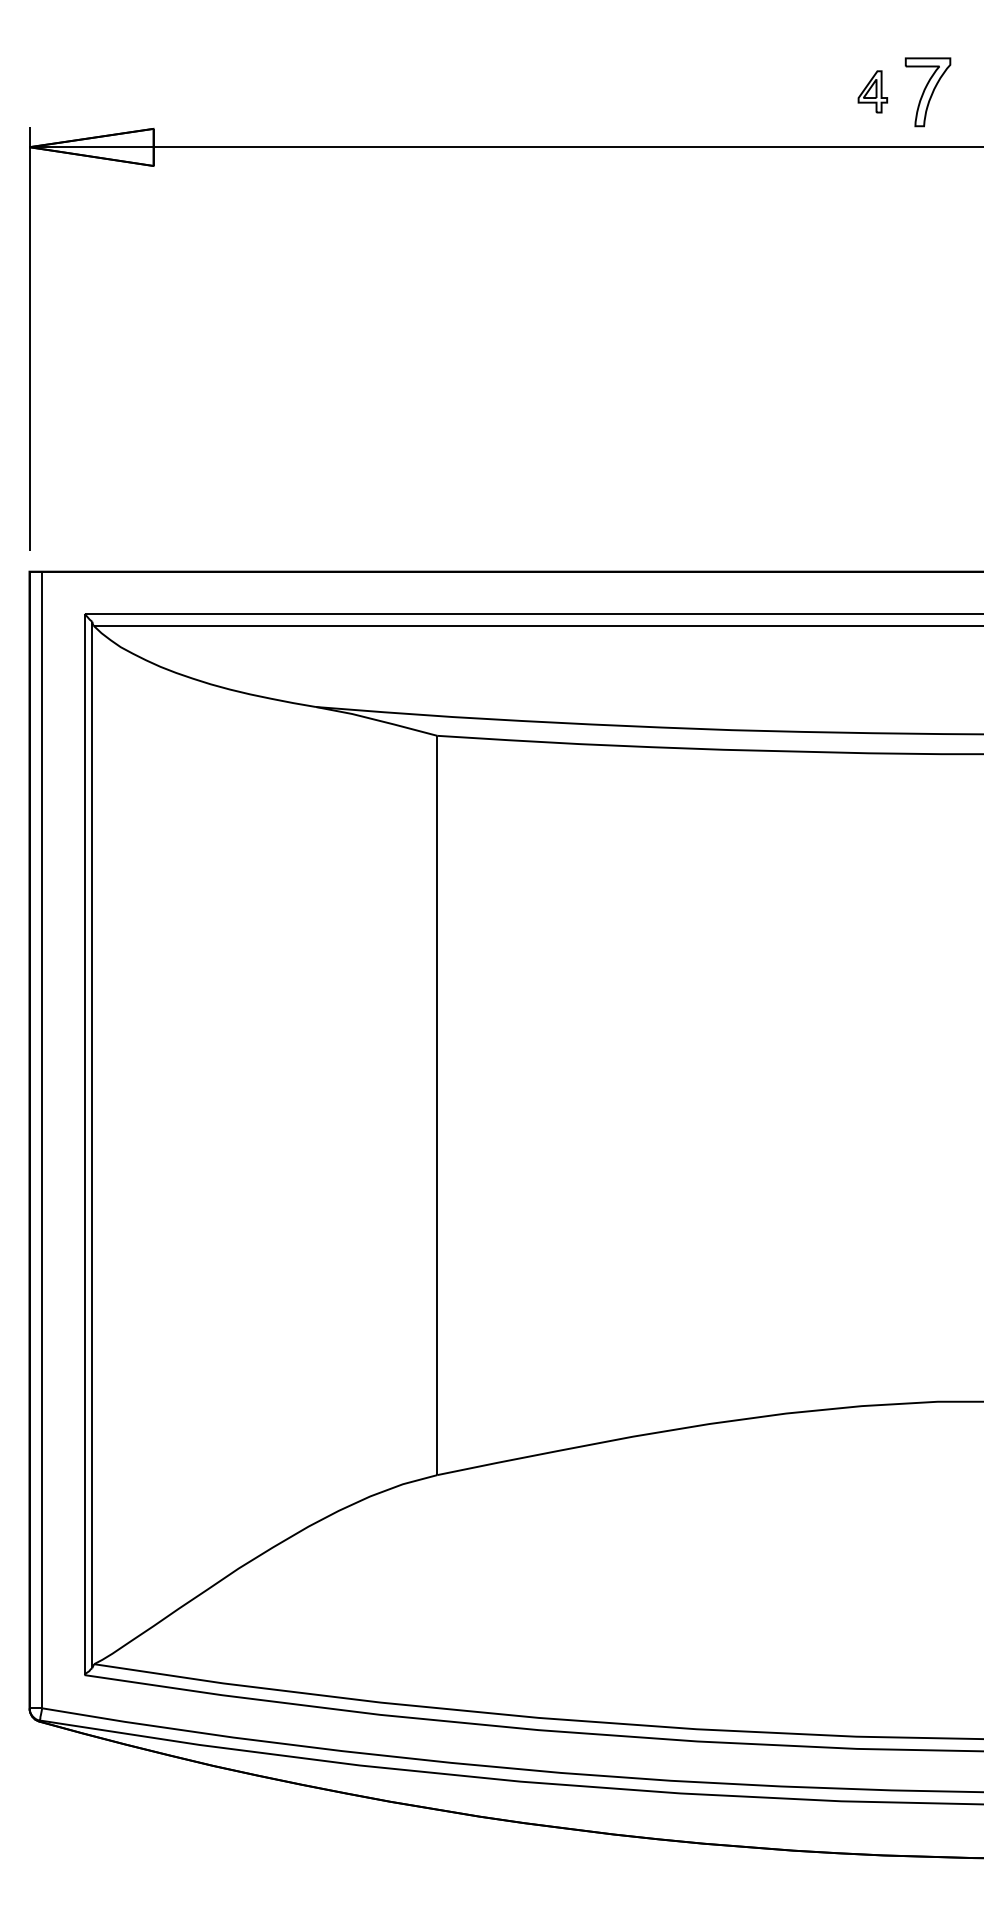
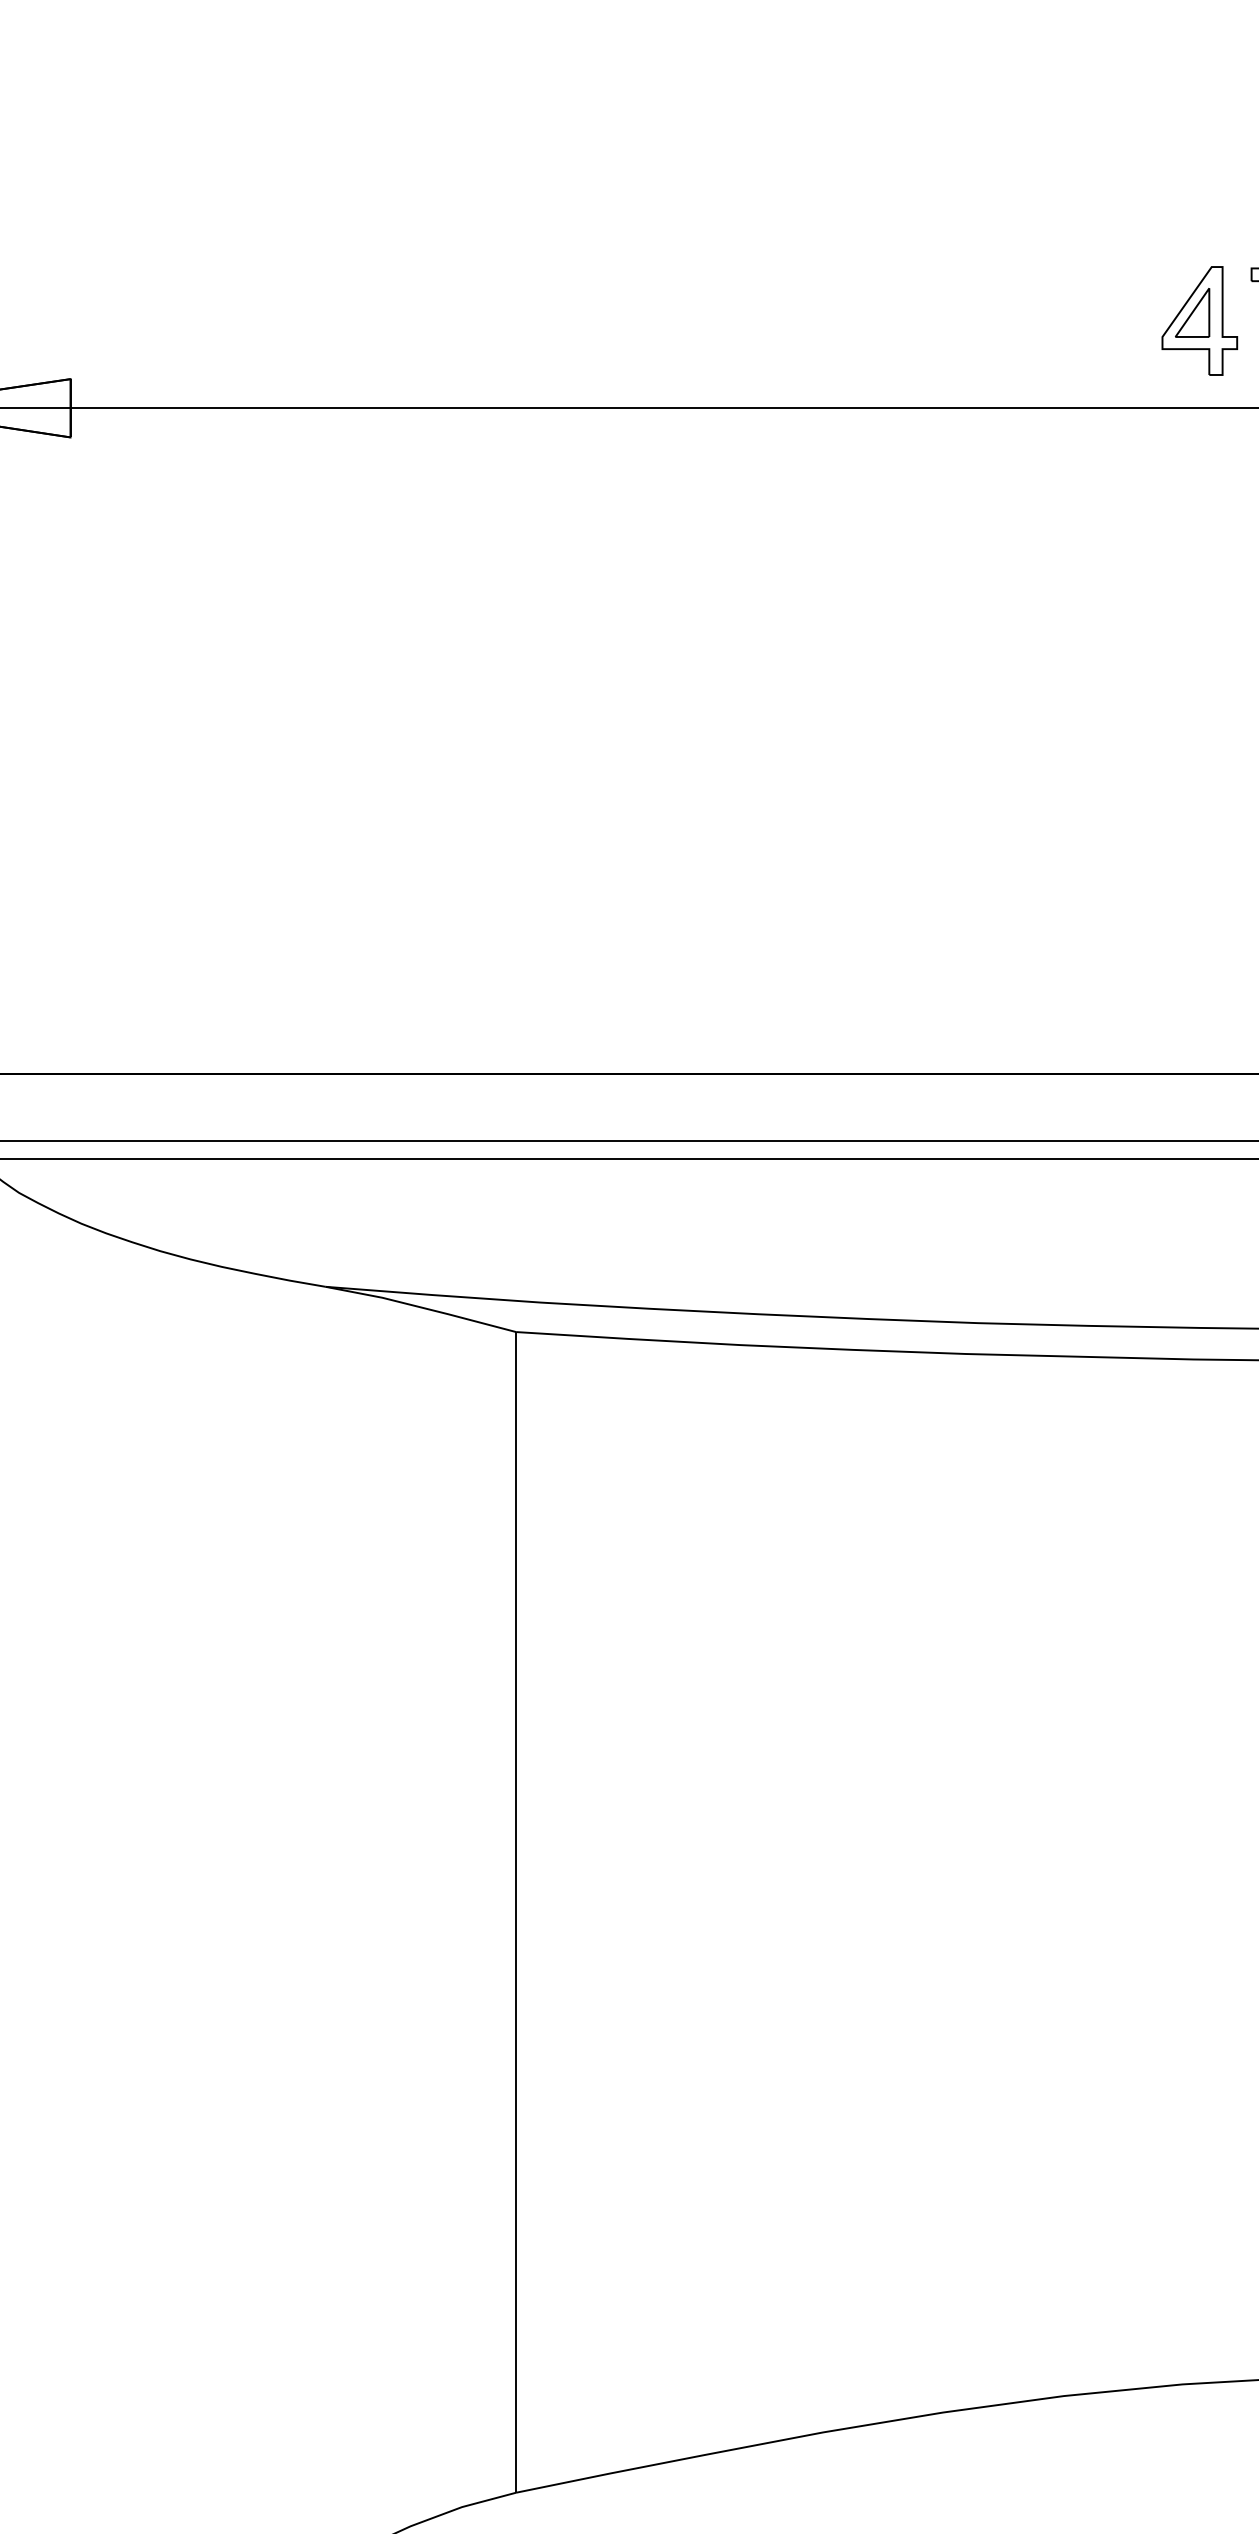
part: (872, 91) -> (1199, 320), size x1.67

